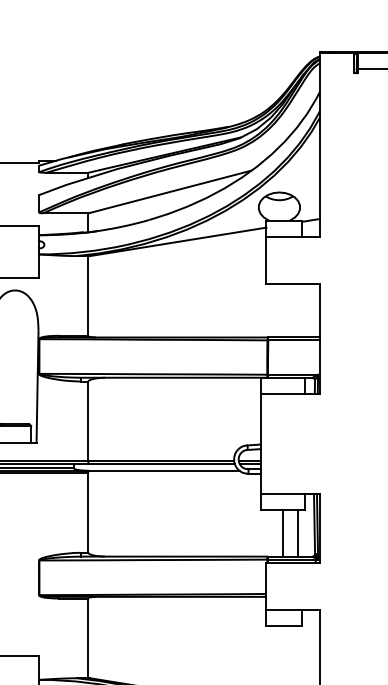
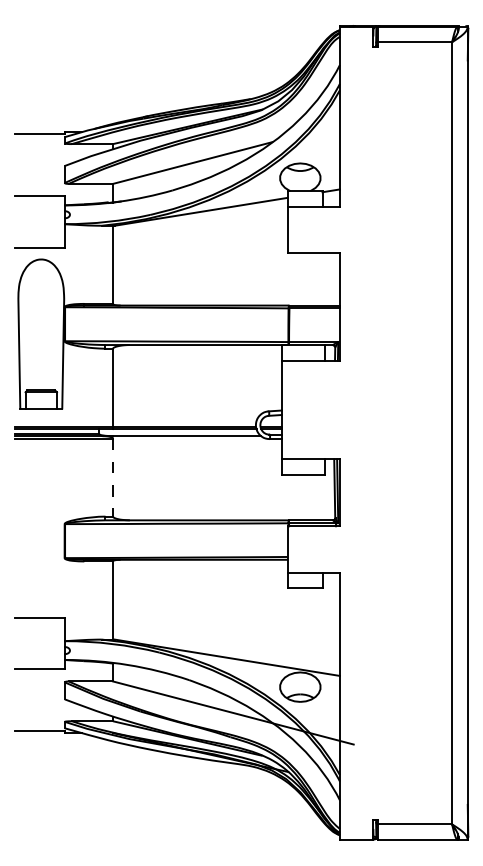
line: (88, 513) -> (113, 478), solid -> dashed
line: (282, 533) -> (303, 497), removed
line: (297, 533) -> (318, 497), removed

